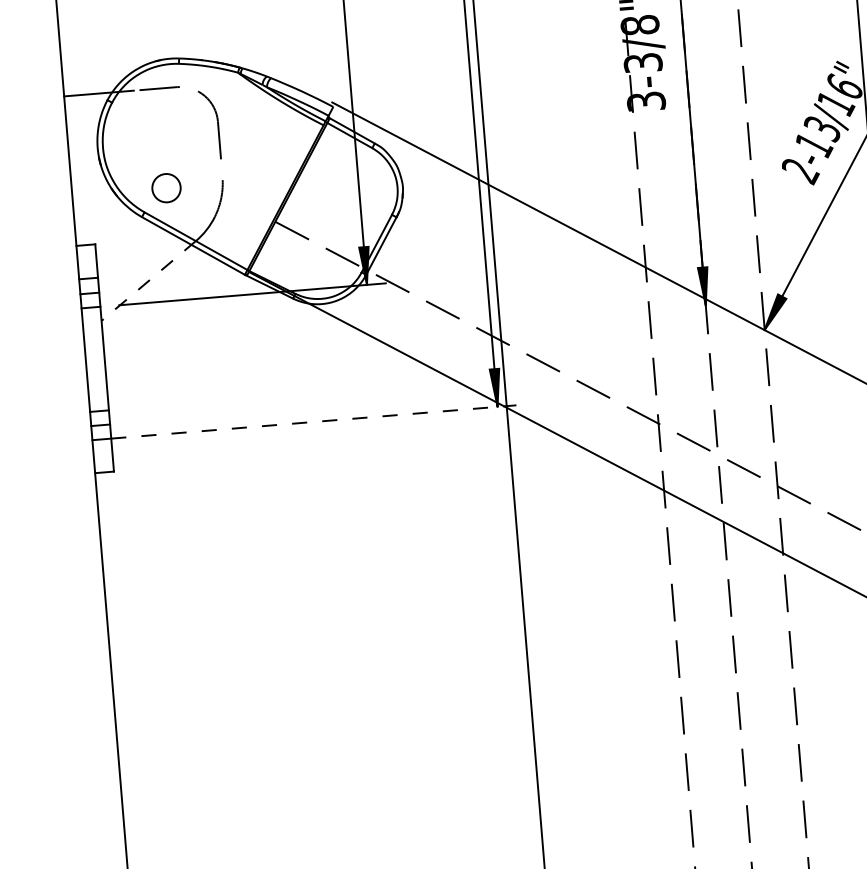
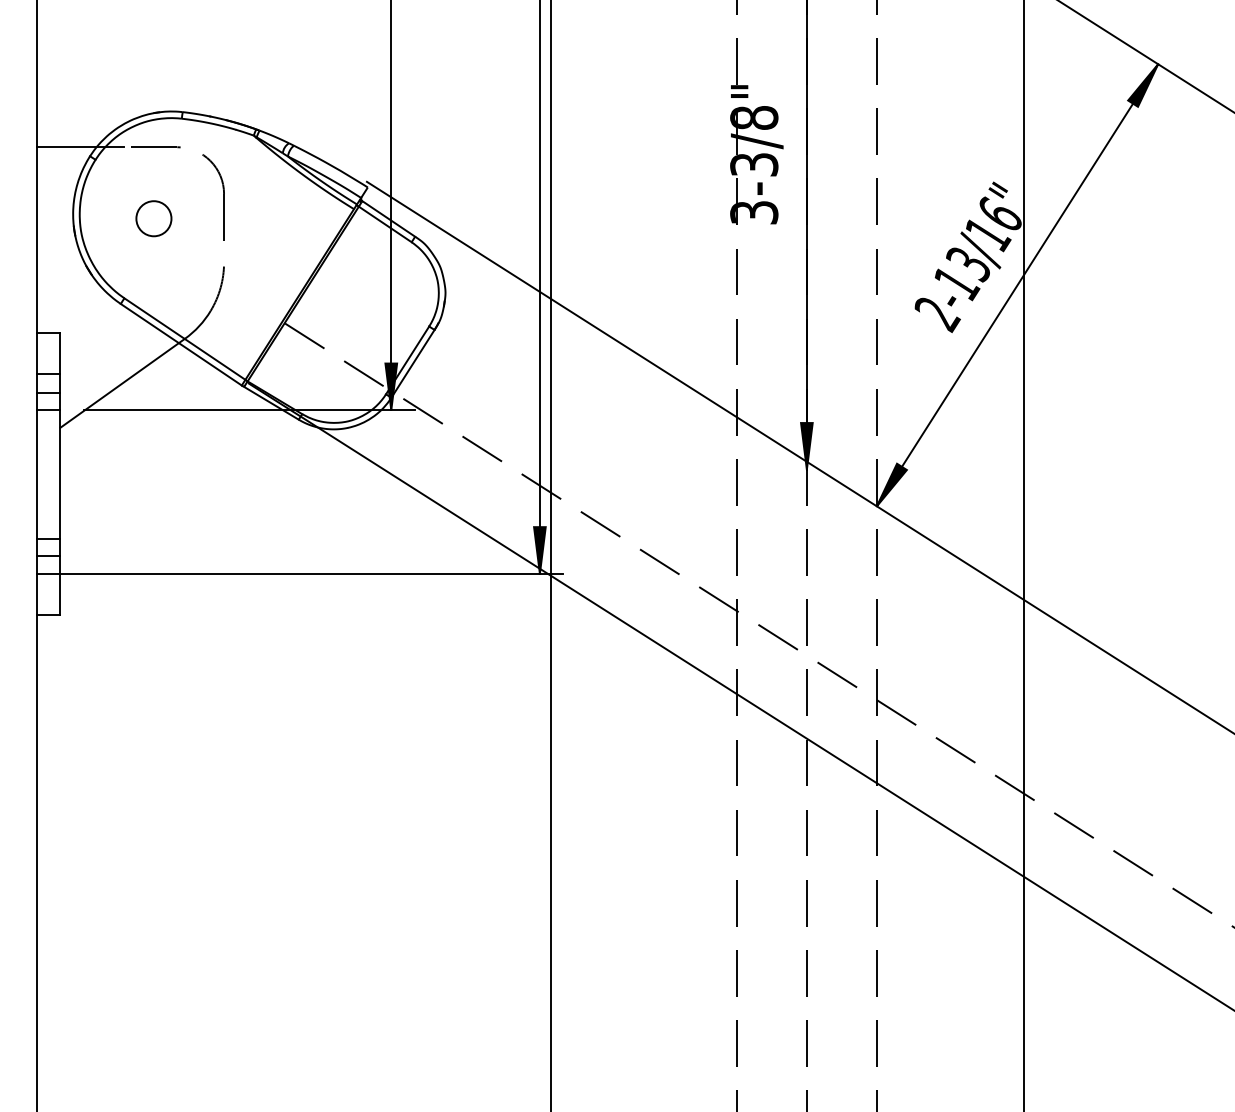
circle: (166, 188) -> (153, 218), moved
line: (148, 281) -> (122, 383), dashed -> solid
line: (314, 421) -> (312, 573), dashed -> solid

